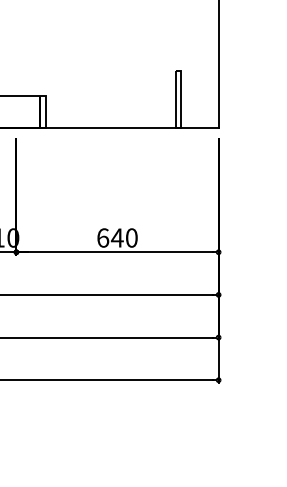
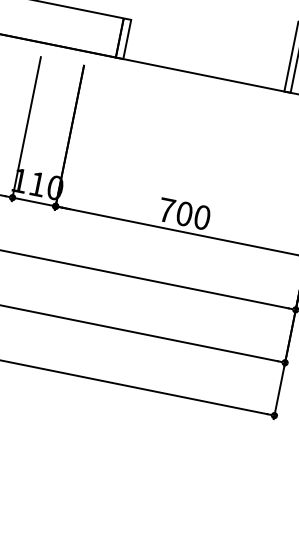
text: (110, 237) -> (176, 211), 640 -> 700

